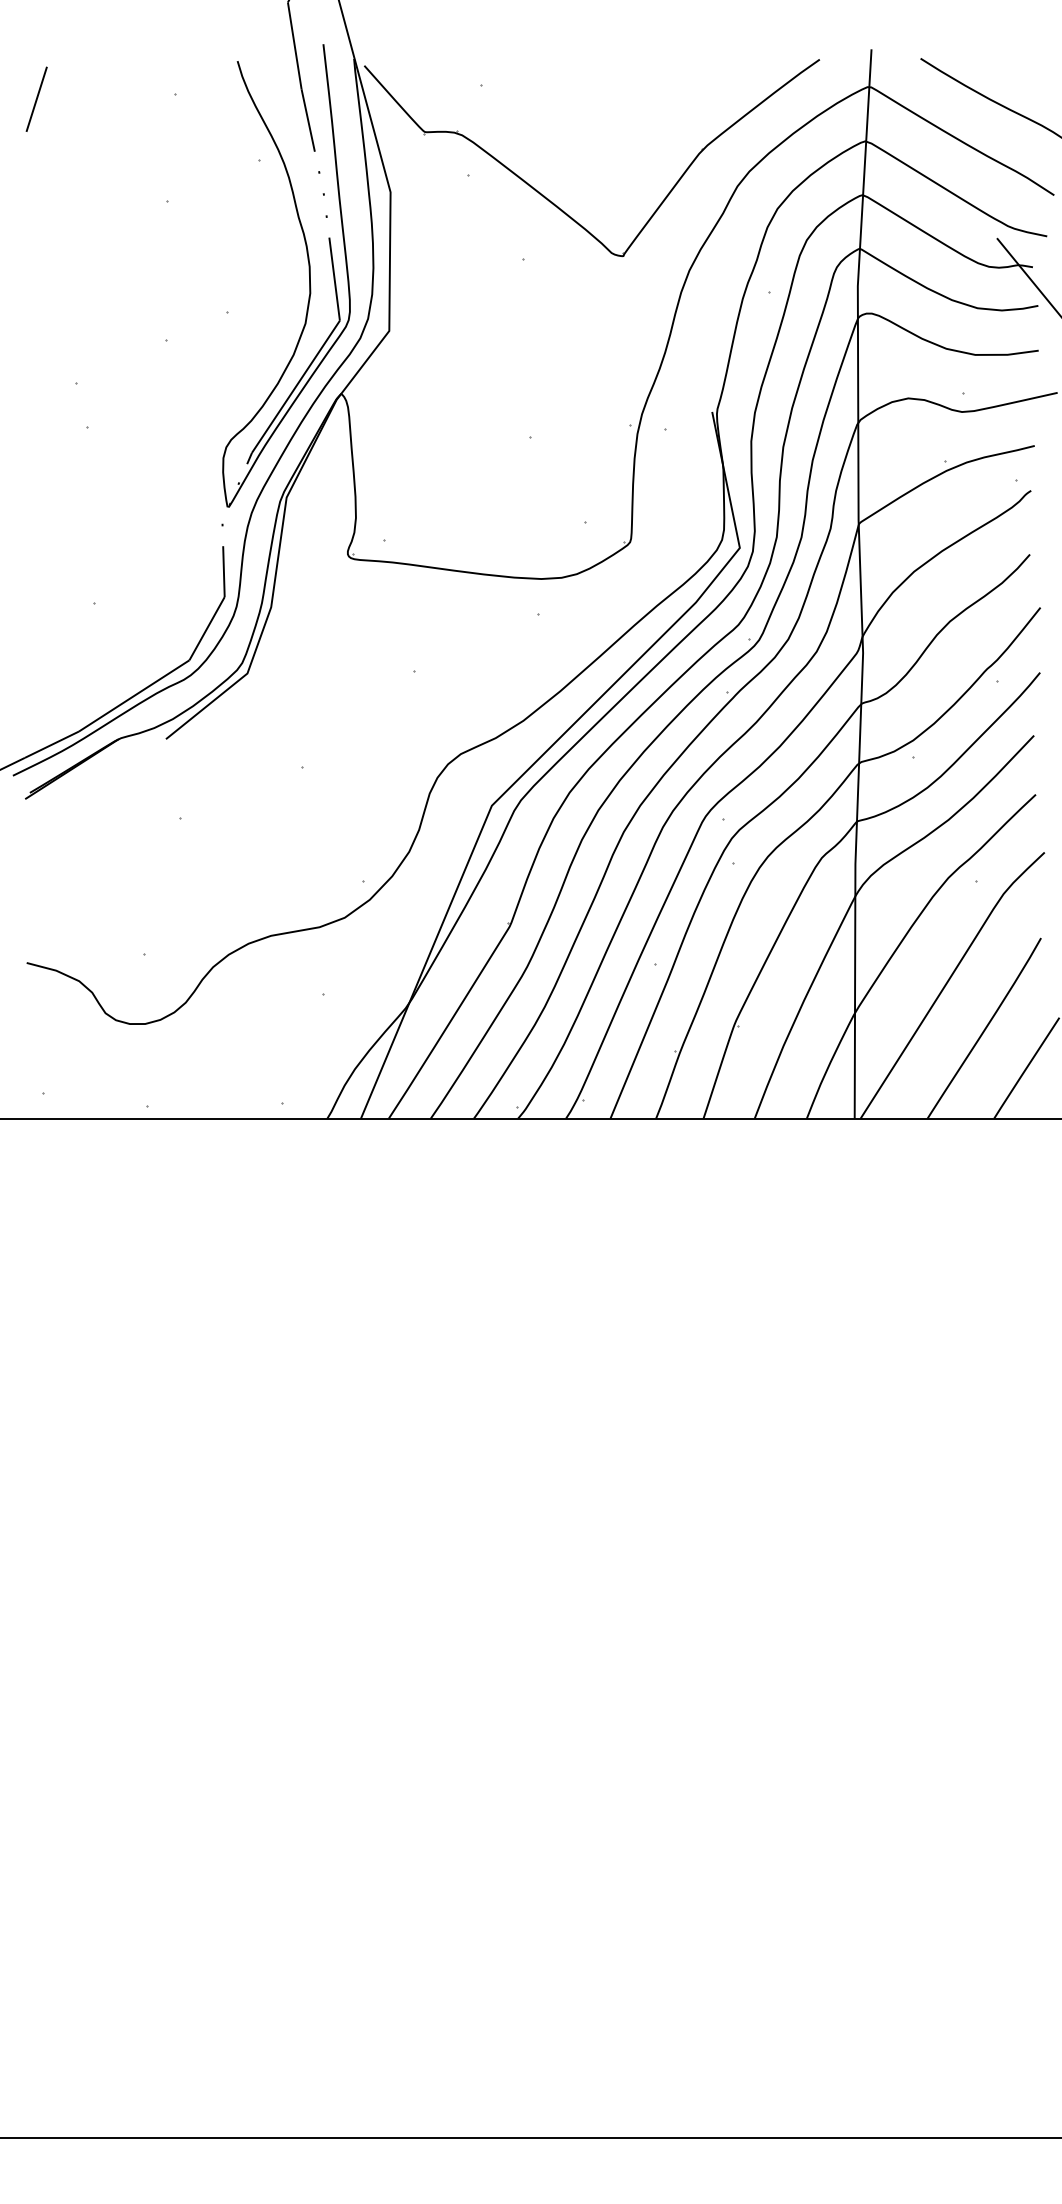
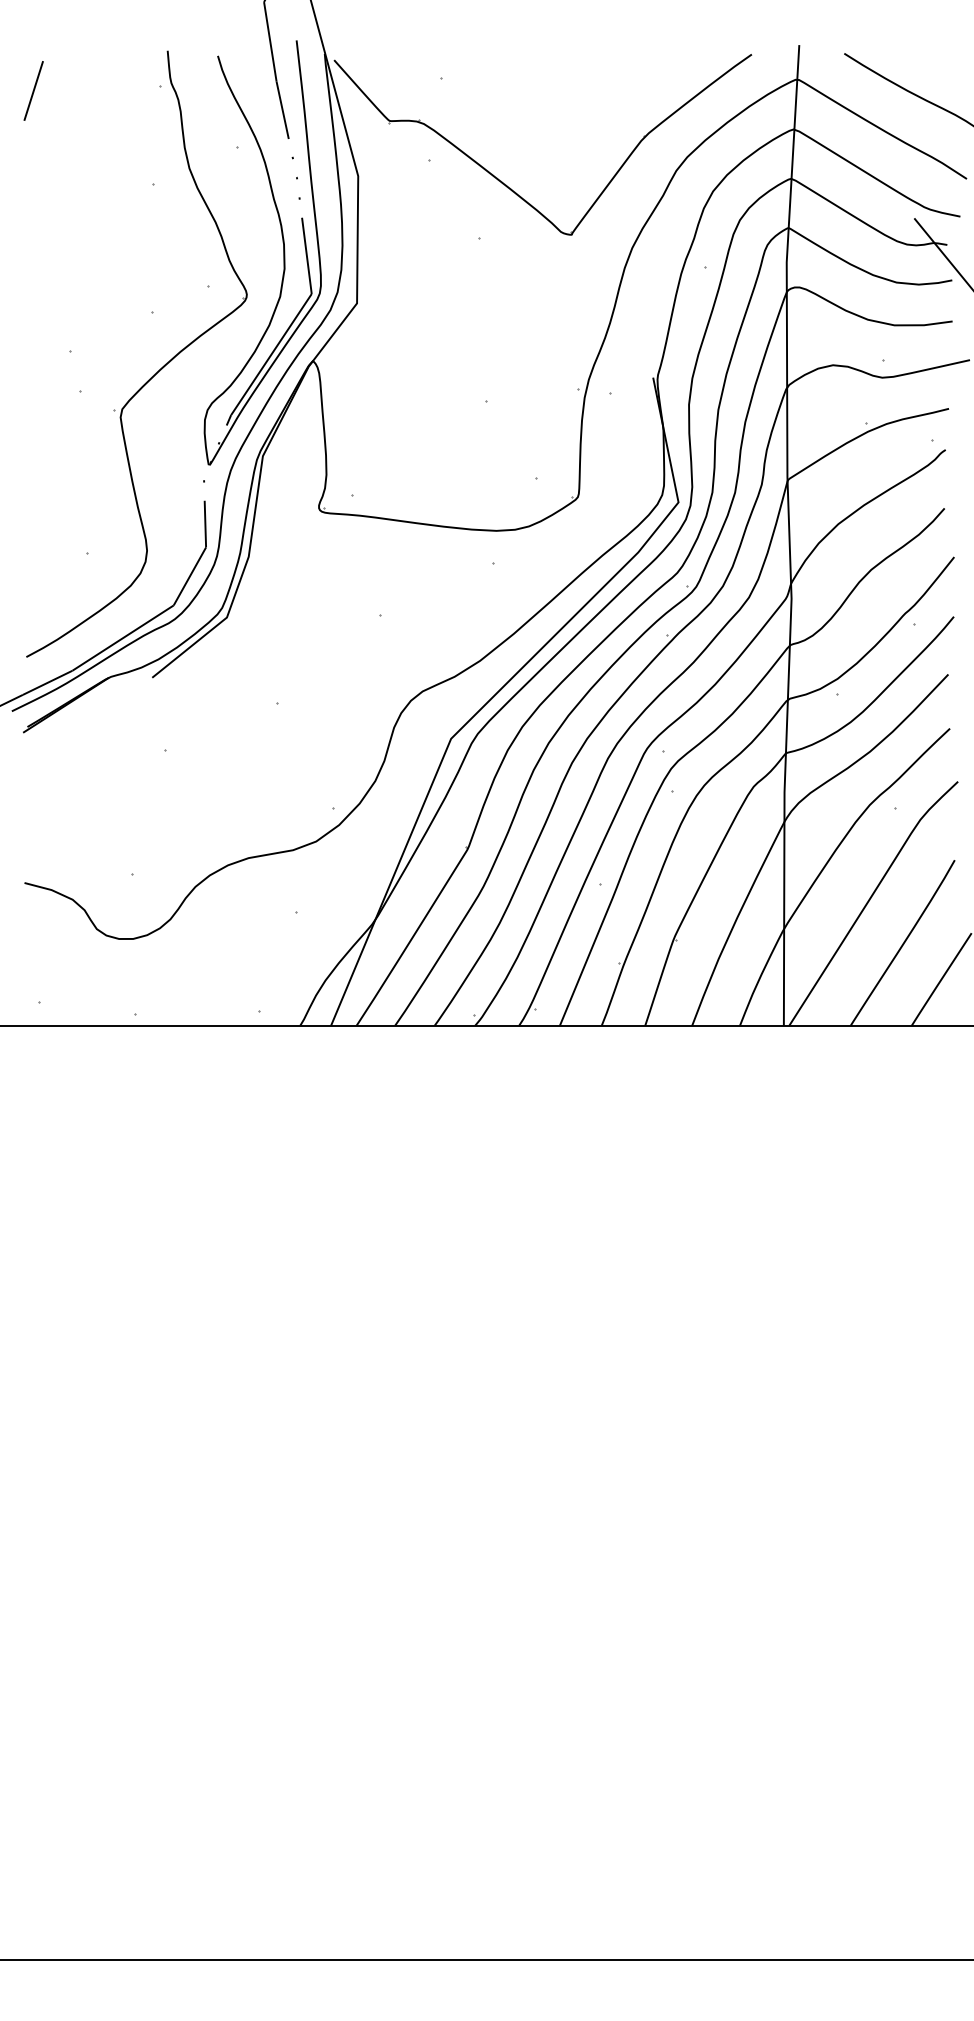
part: (165, 410) -> (151, 376), added

